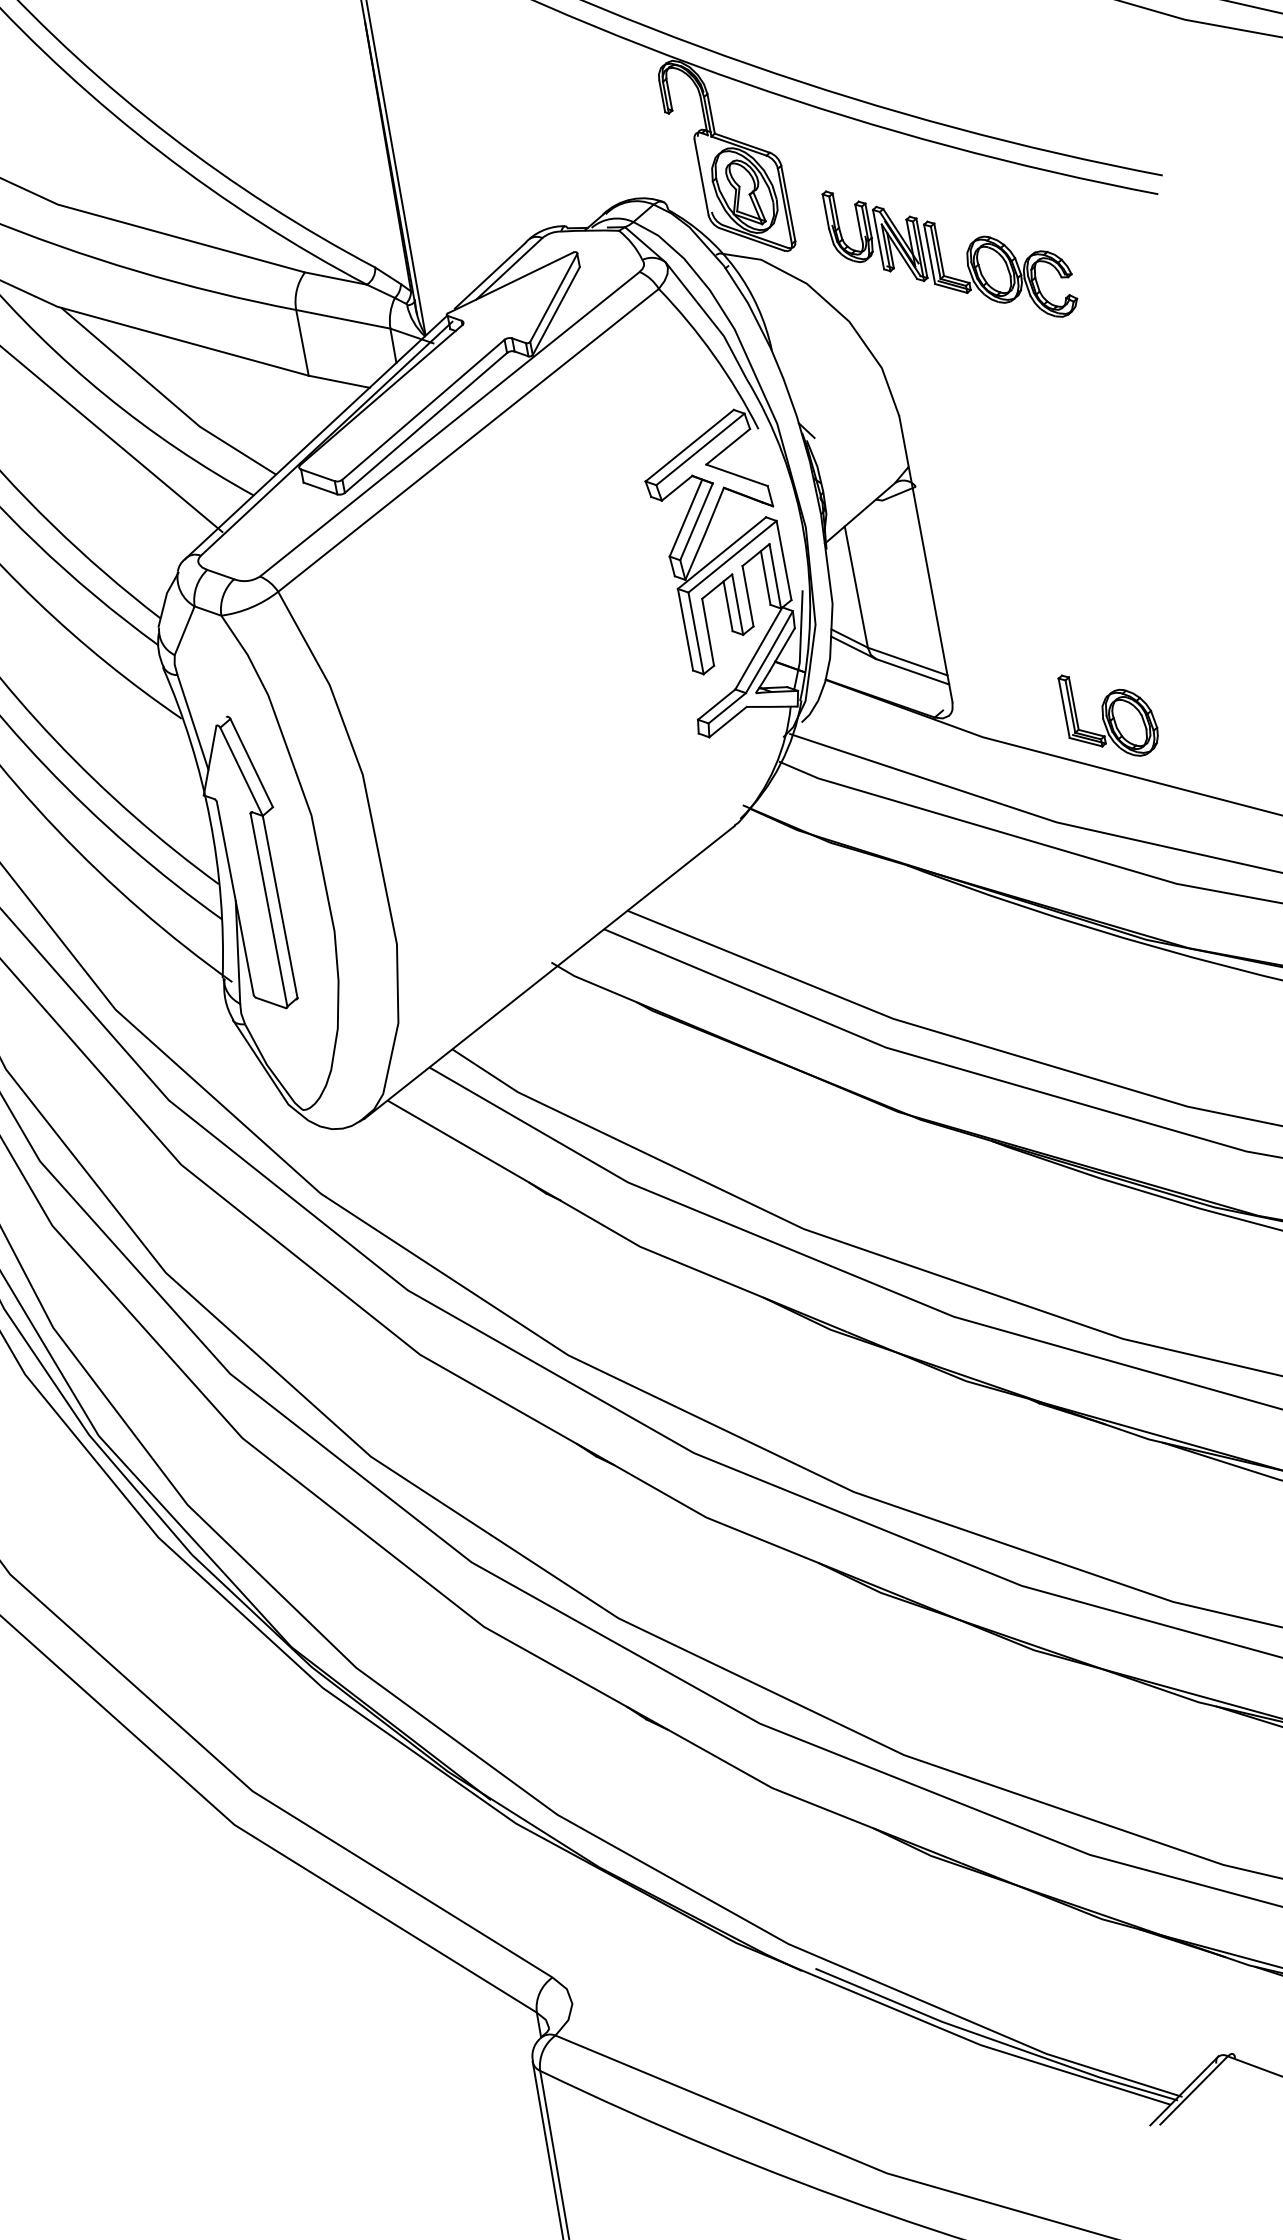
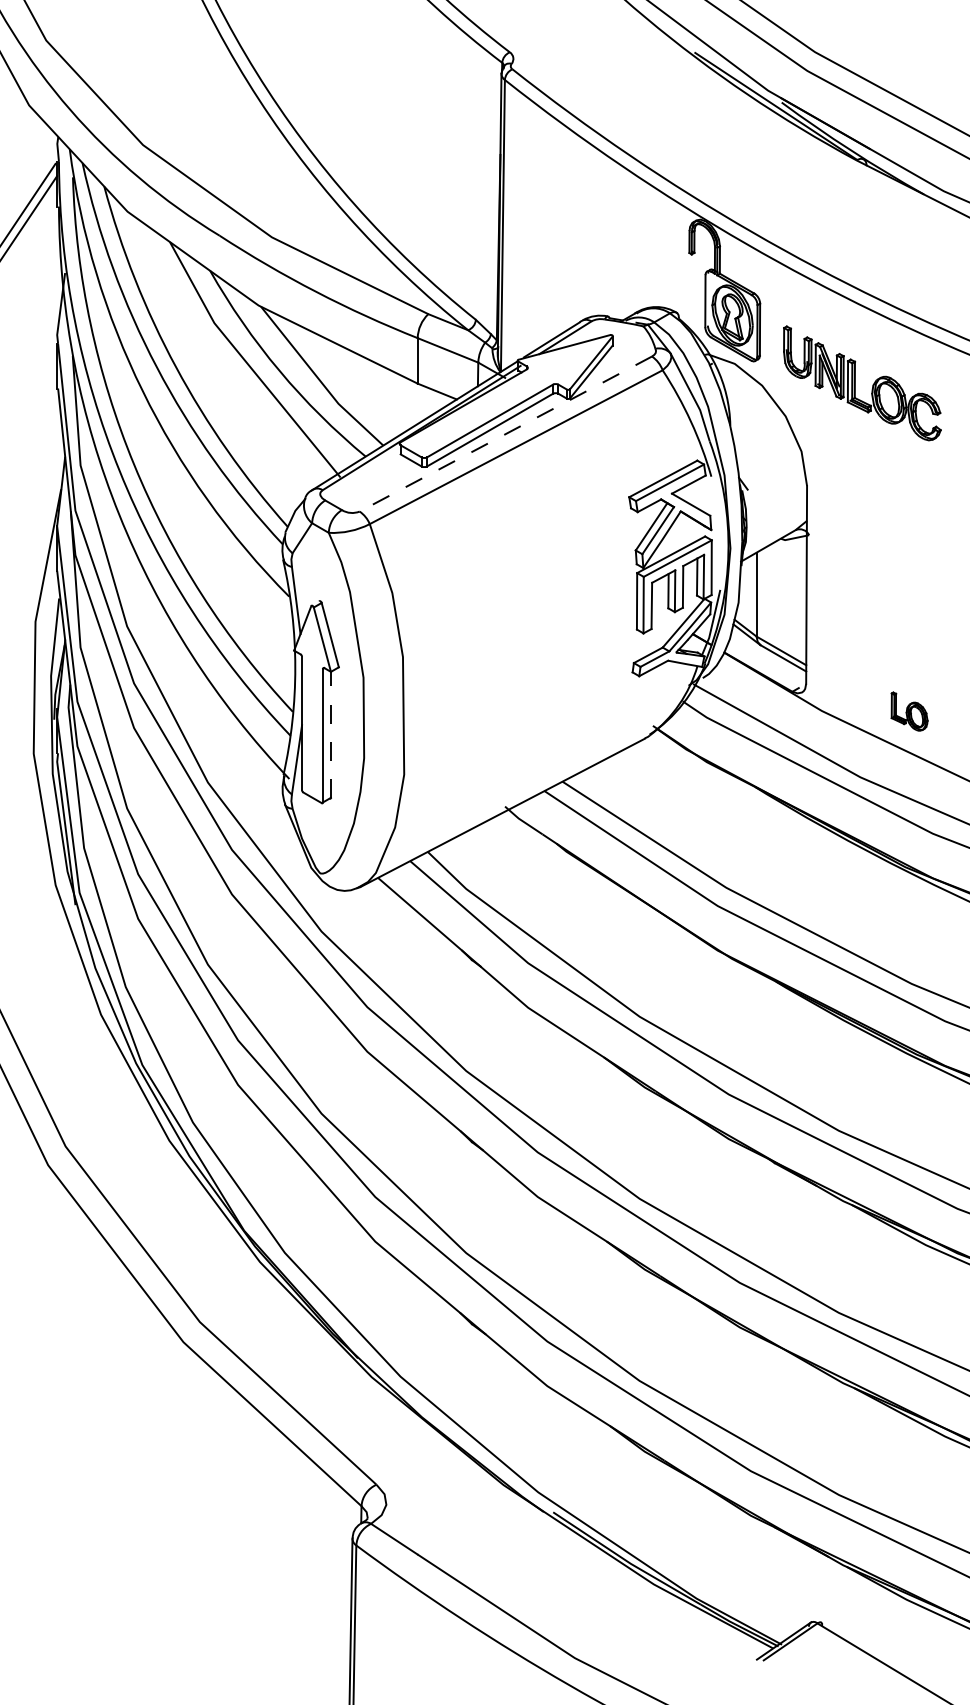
line: (449, 424) -> (505, 434), solid -> dashed
part: (1109, 713) -> (909, 711), size x0.6
line: (279, 906) -> (330, 734), solid -> dashed

